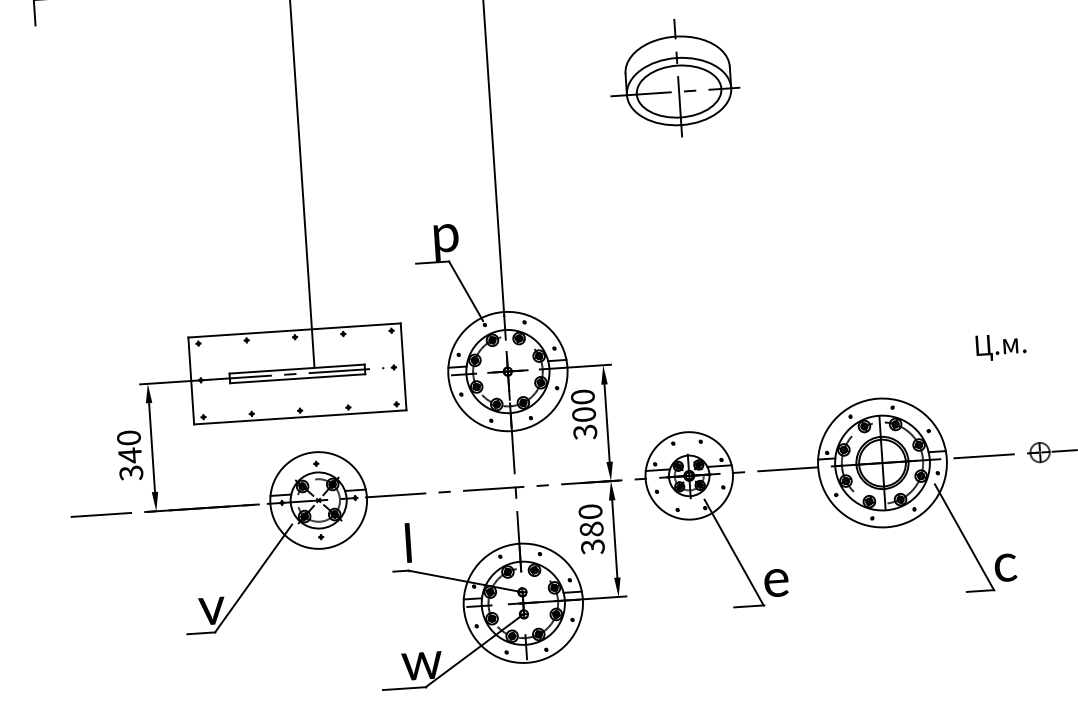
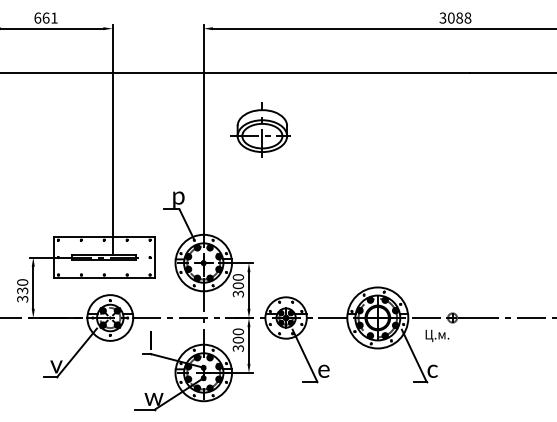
part: (674, 77) -> (260, 129), moved
text: (1001, 346) -> (437, 335), moved
text: (129, 454) -> (22, 290), 340 -> 330
text: (591, 527) -> (238, 339), 380 -> 300

